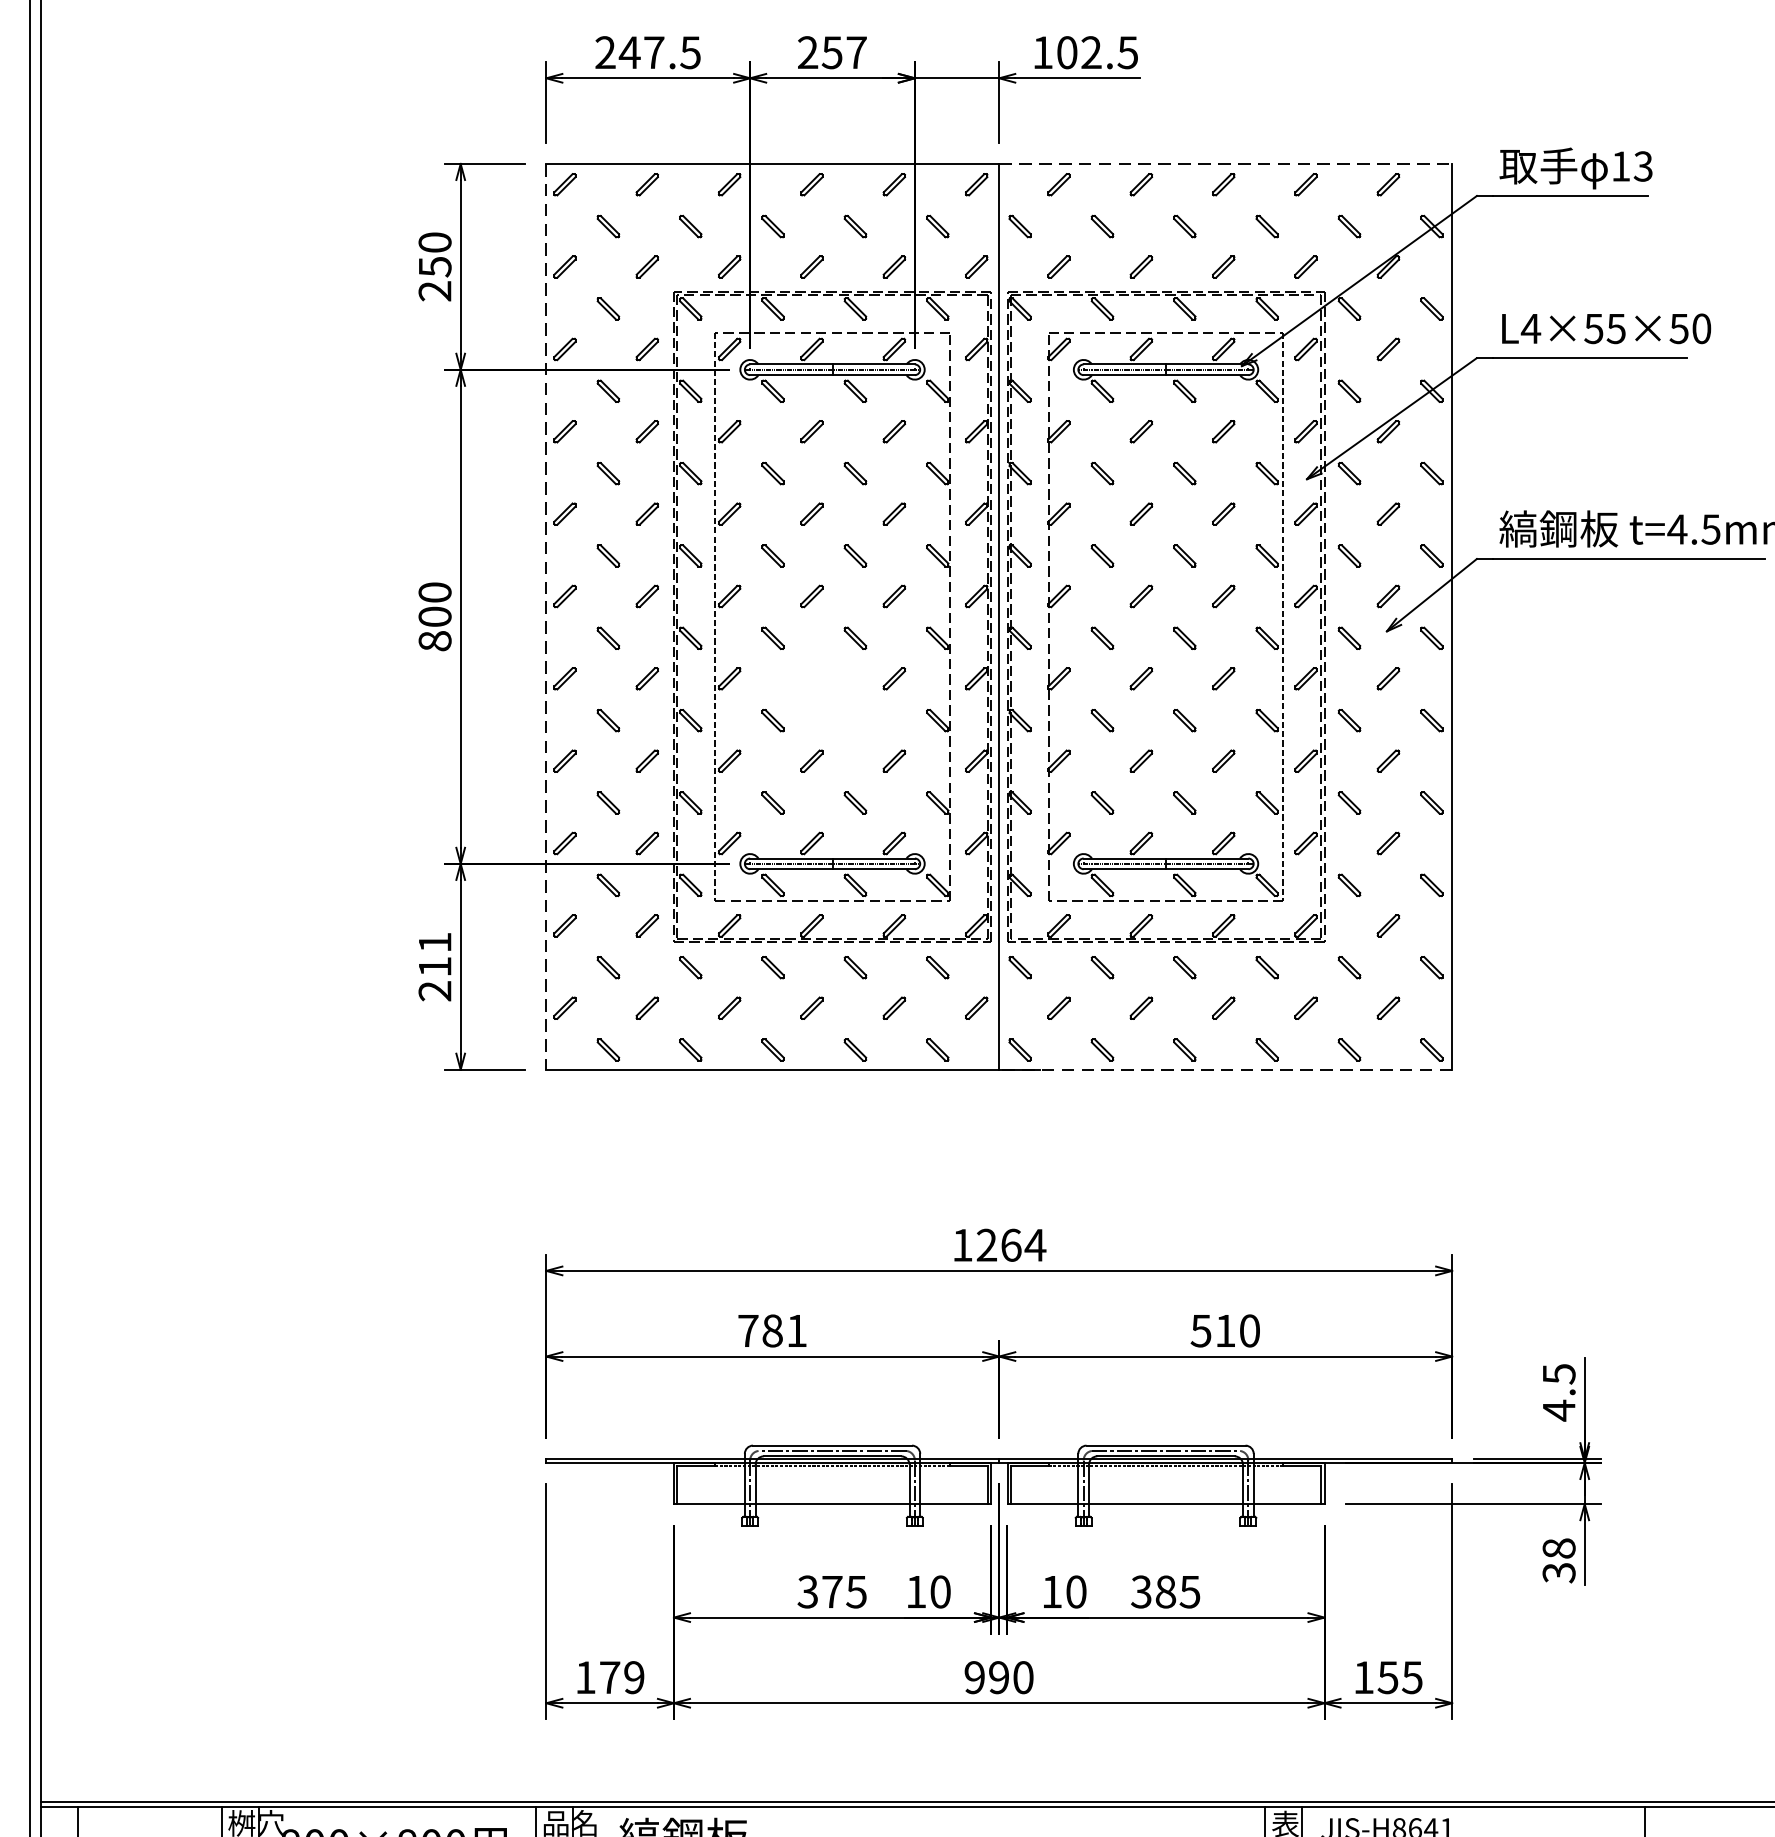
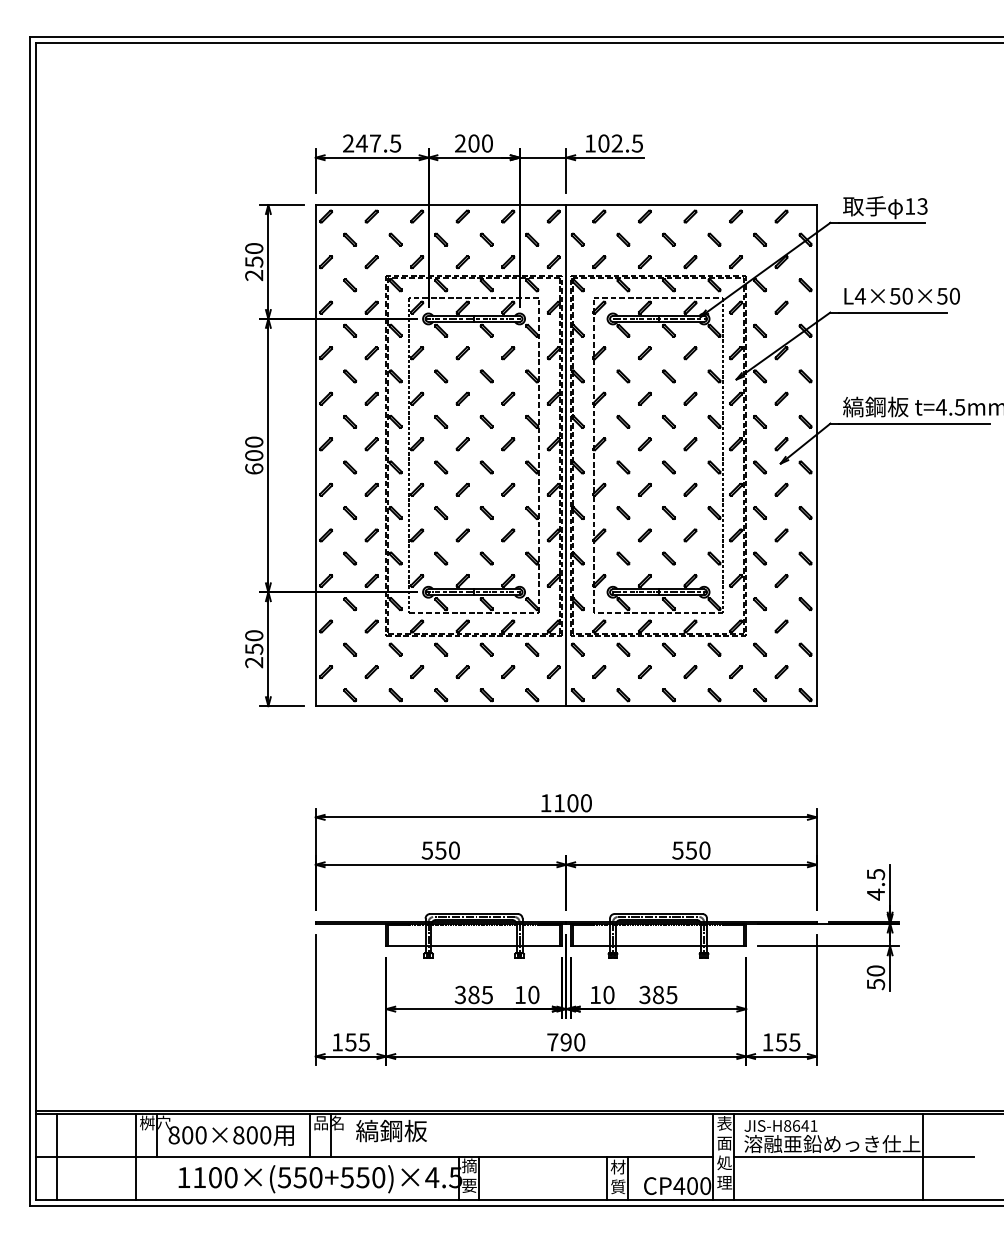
text: (844, 52) -> (480, 143), 257 -> 200
line: (1227, 164) -> (692, 205), dashed -> solid
text: (1616, 327) -> (907, 295), L4×55×50 -> L4×50×50
line: (545, 616) -> (315, 455), dashed -> solid
text: (435, 640) -> (254, 468), 800 -> 600
part: (844, 708) -> (480, 506), added
text: (435, 954) -> (254, 642), 211 -> 250
line: (1225, 1070) -> (691, 706), dashed -> solid
text: (1012, 1245) -> (573, 803), 1264 -> 1100
text: (771, 1330) -> (440, 850), 781 -> 550
text: (1223, 1330) -> (690, 850), 510 -> 550
text: (1558, 1560) -> (875, 977), 38 -> 50
text: (831, 1591) -> (473, 994), 375 -> 385
text: (621, 1677) -> (357, 1042), 179 -> 155
text: (974, 1677) -> (552, 1042), 990 -> 790

